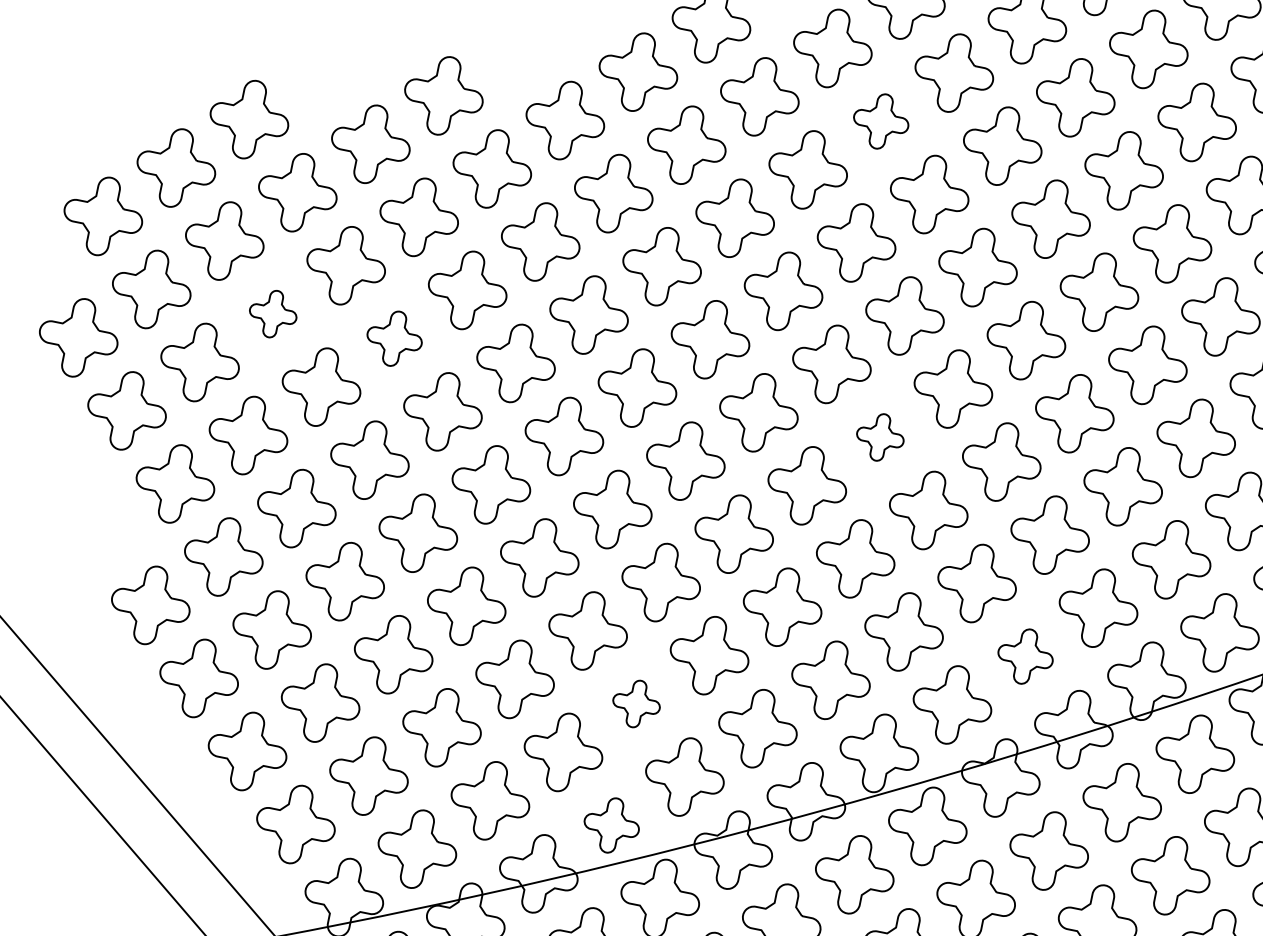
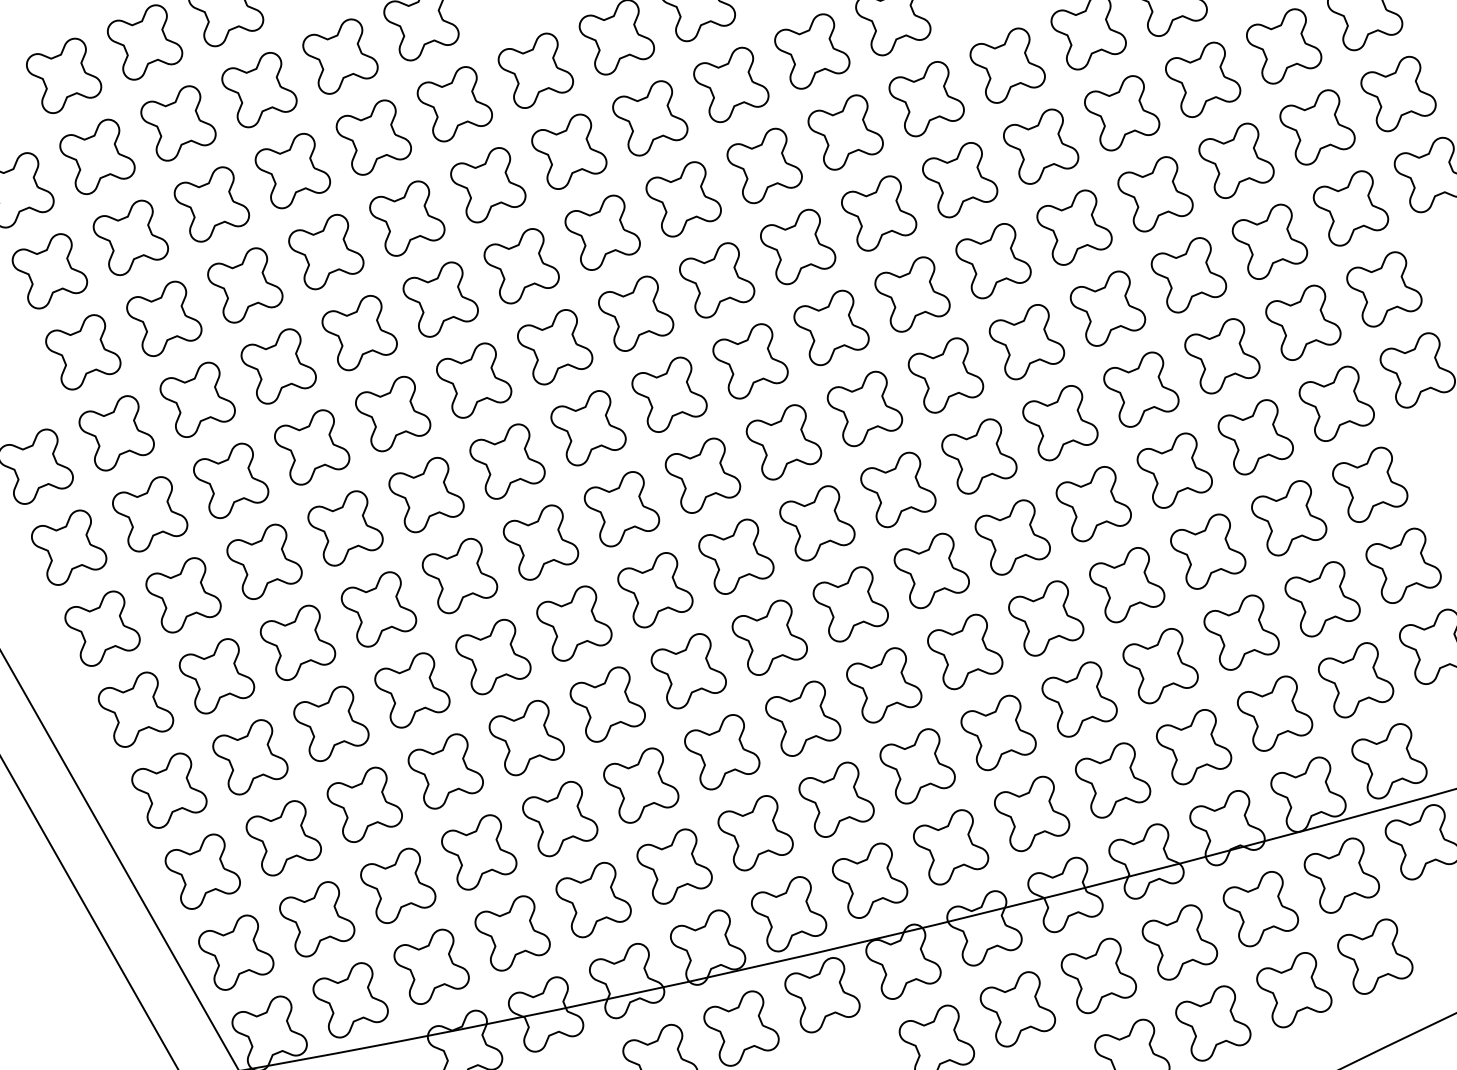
part: (881, 121) -> (845, 132), size x1.43
part: (272, 314) -> (211, 204), size x1.67
part: (394, 338) -> (326, 251), size x1.43
part: (879, 437) -> (783, 442), size x1.67
part: (1025, 656) -> (884, 685), size x1.43
part: (636, 703) -> (493, 656), size x1.67
part: (611, 825) -> (445, 771), size x1.43

